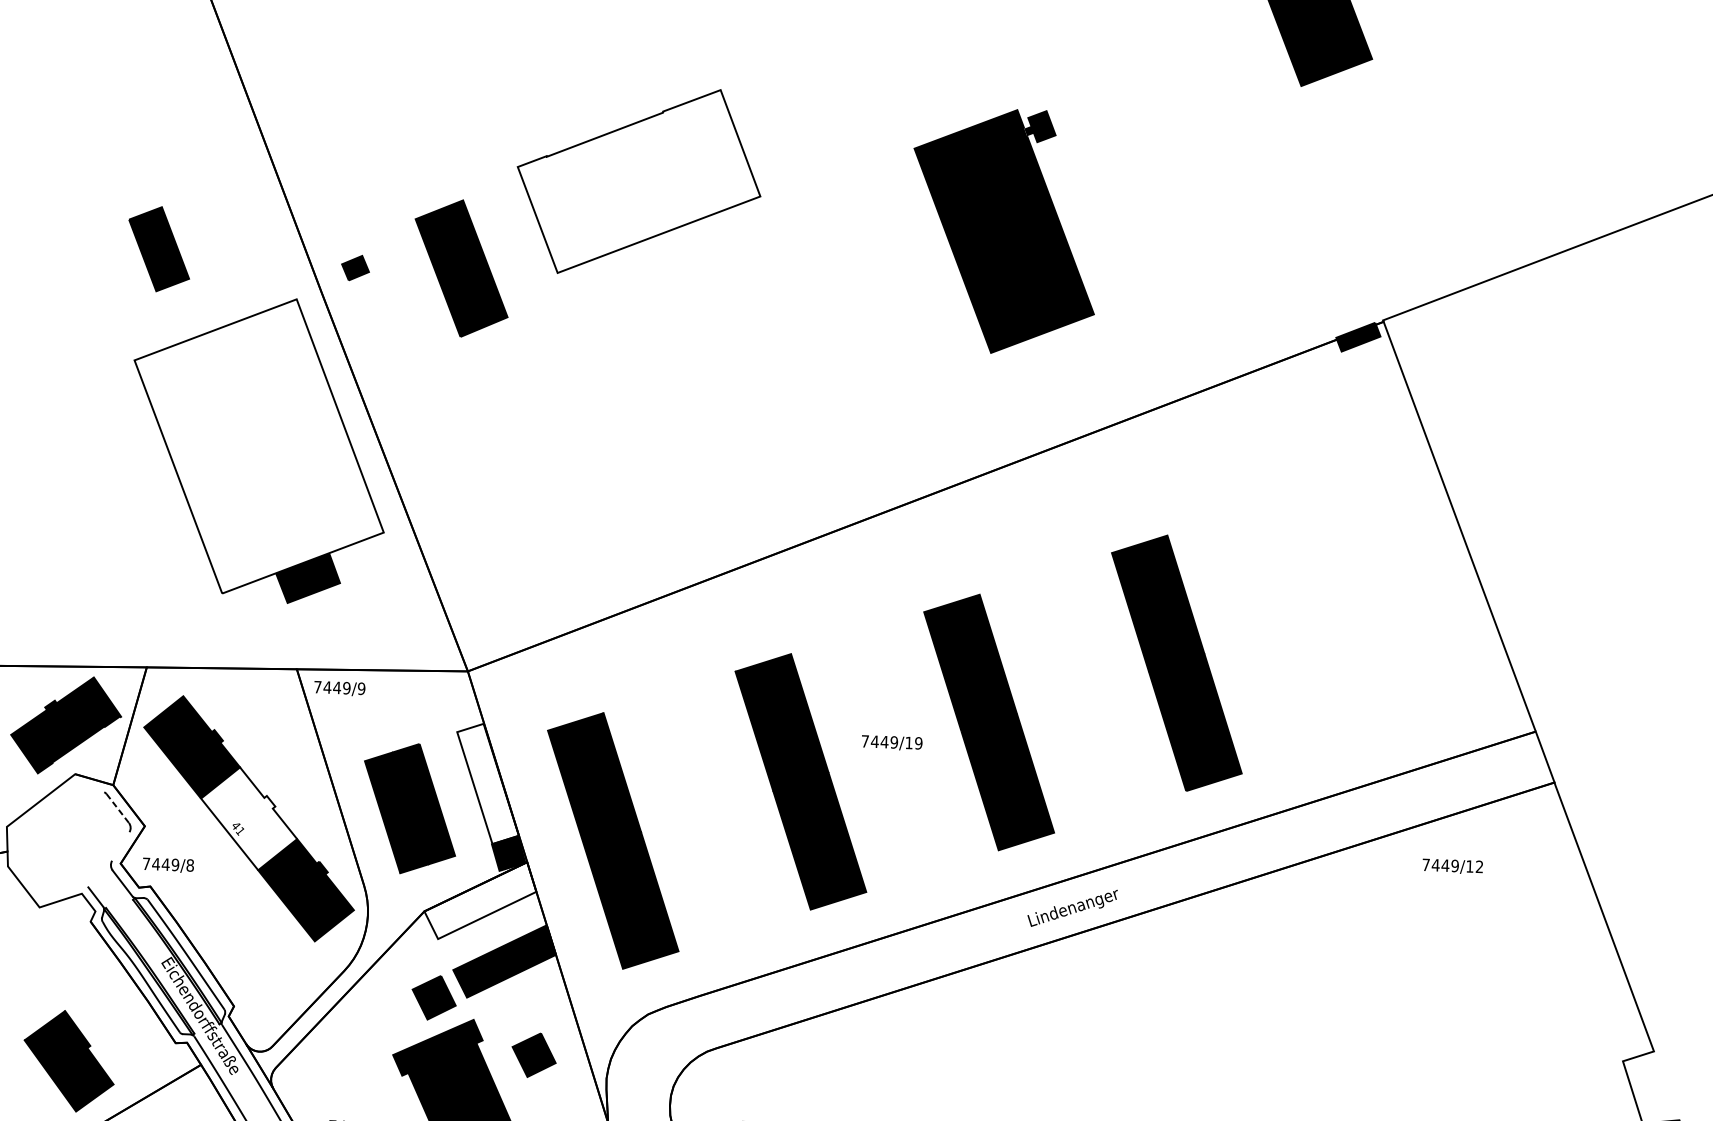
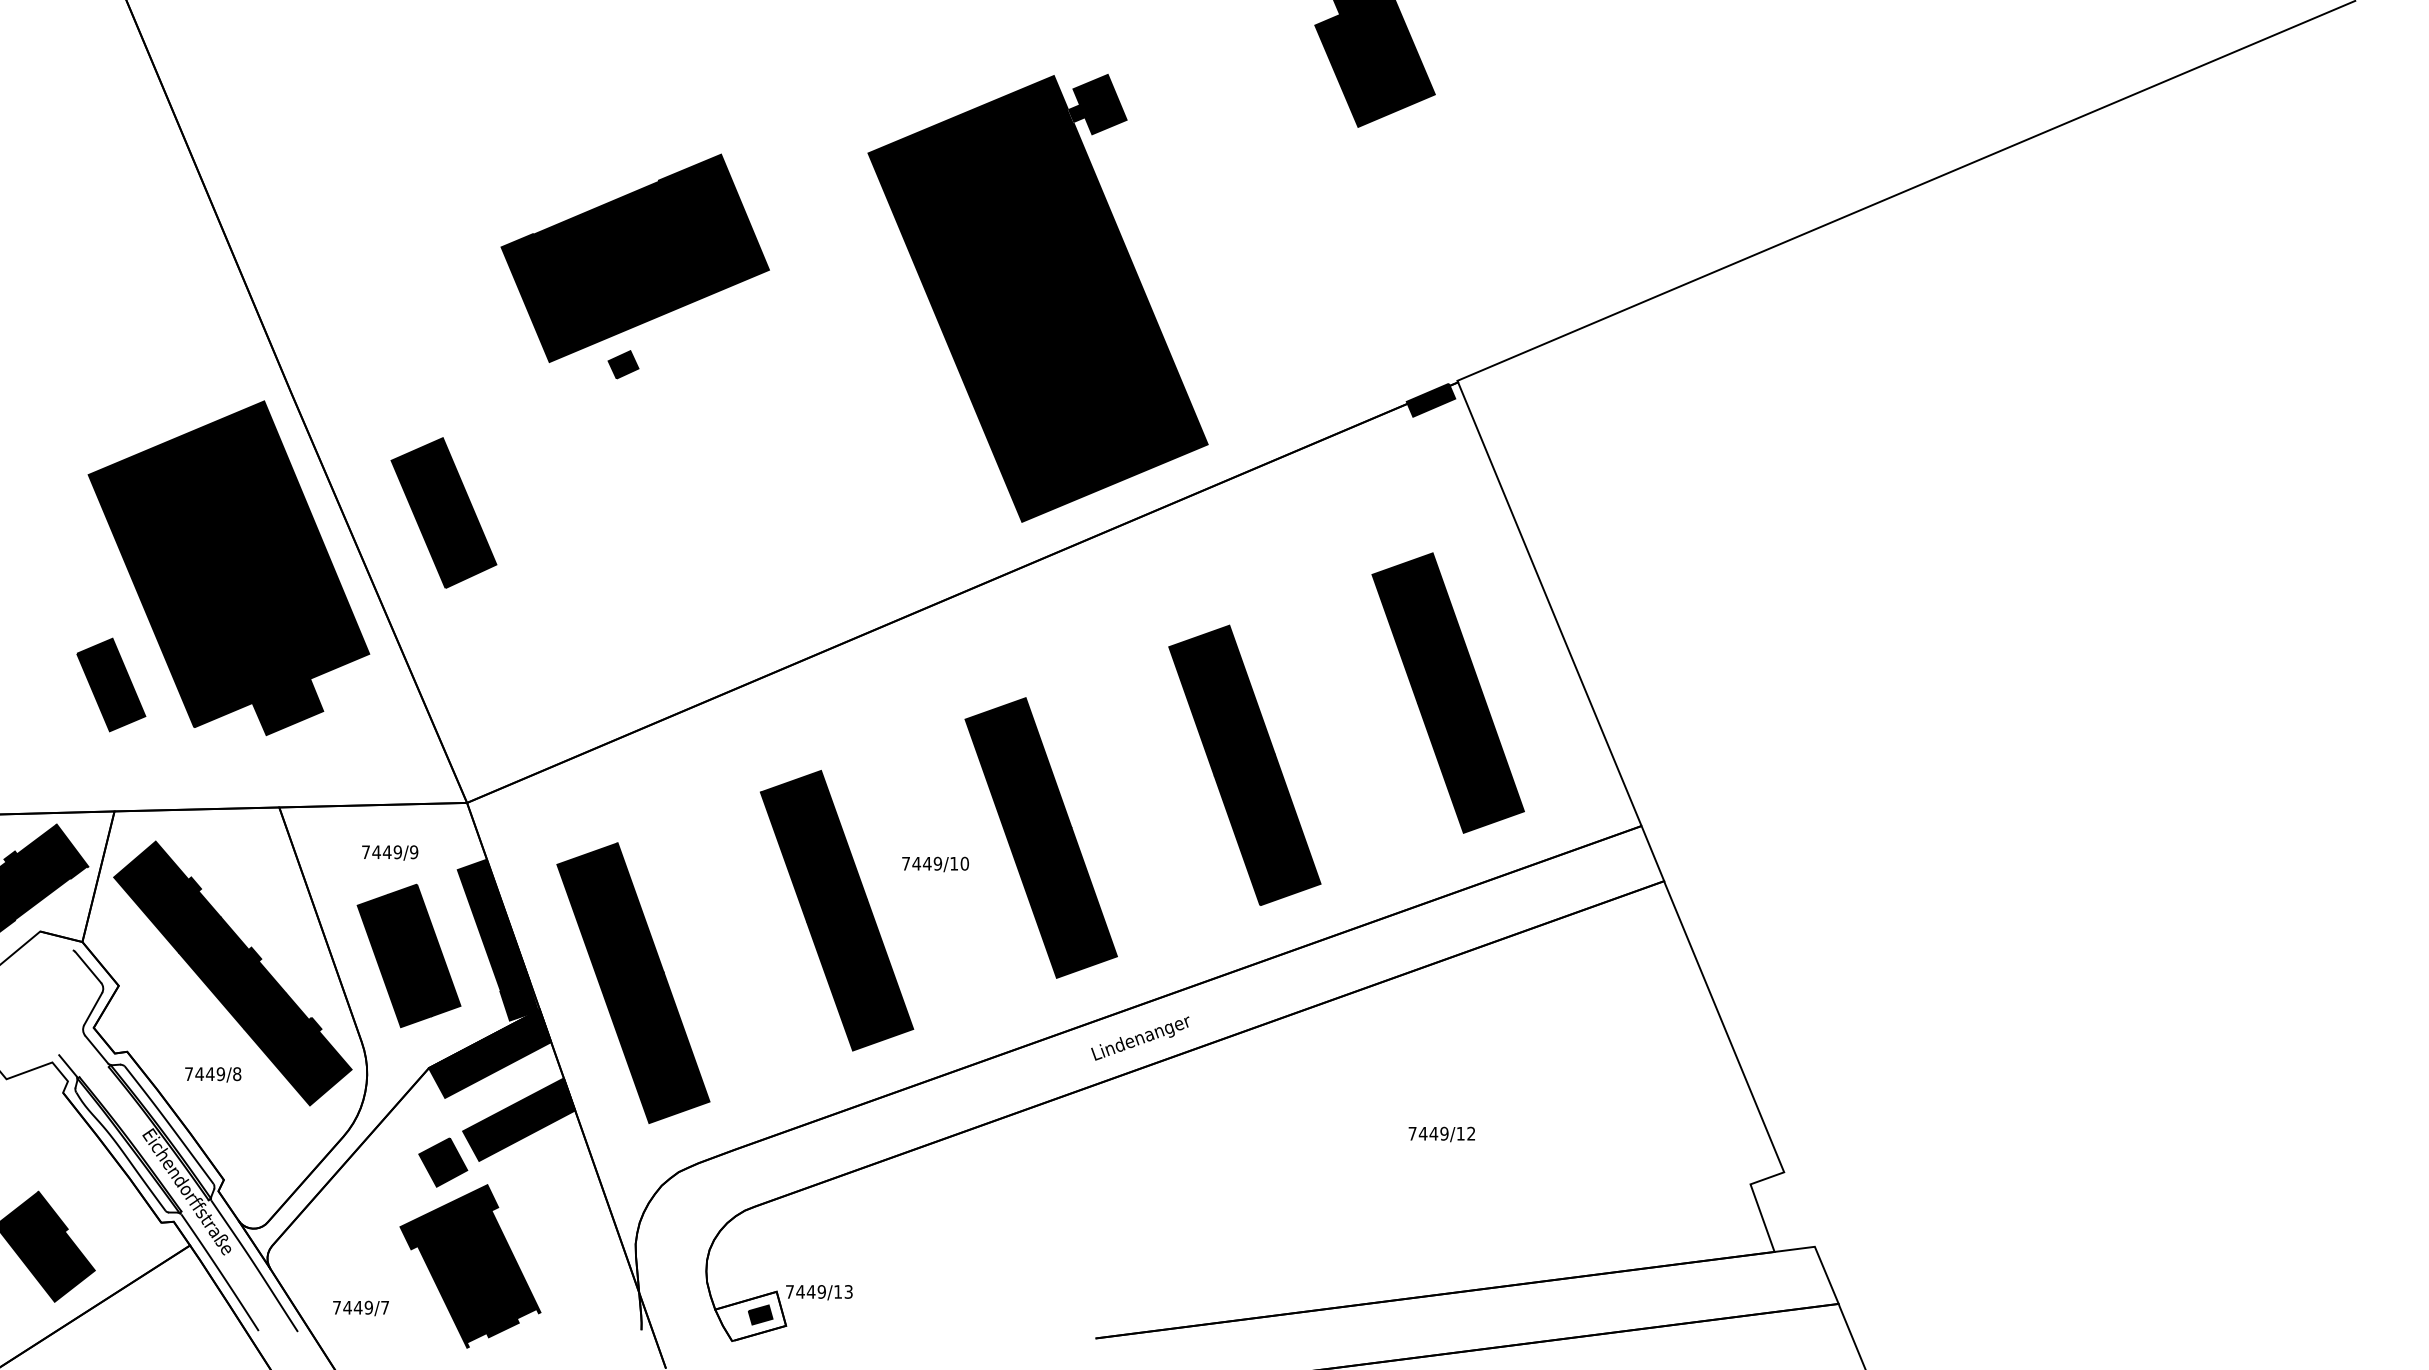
fill: (638, 181) -> (634, 258), added
part: (1003, 230) -> (1037, 297), size x1.67
part: (159, 248) -> (111, 684), moved
part: (355, 267) -> (623, 364), moved
part: (461, 268) -> (443, 512), moved
fill: (258, 446) -> (228, 564), added
part: (1363, 603) -> (1447, 692), added
text: (340, 688) -> (390, 852), moved
text: (918, 743) -> (964, 863), 7449/19 -> 7449/10
fill: (487, 783) -> (493, 925), added
line: (117, 808) -> (88, 967), dashed -> solid
fill: (248, 818) -> (232, 973), added
line: (121, 846) -> (93, 1009), added
text: (168, 865) -> (213, 1074), moved
text: (1452, 866) -> (1441, 1134), moved
fill: (480, 900) -> (490, 1053), added
part: (534, 1055) -> (555, 1221), removed

